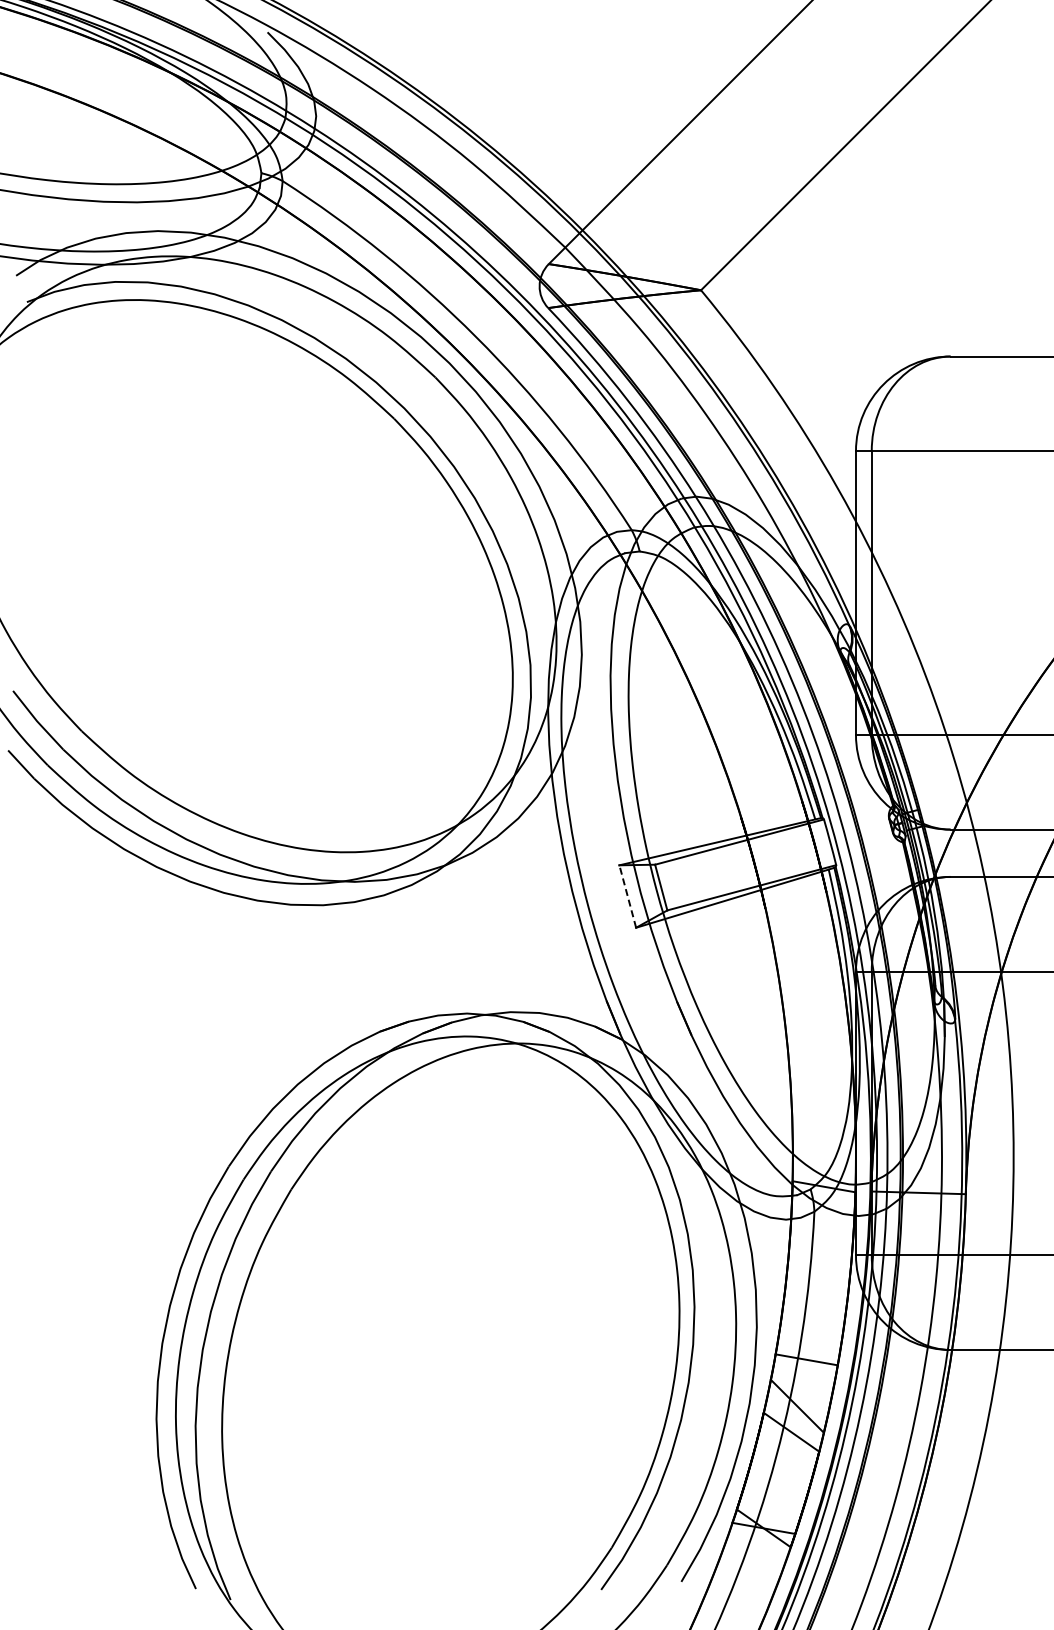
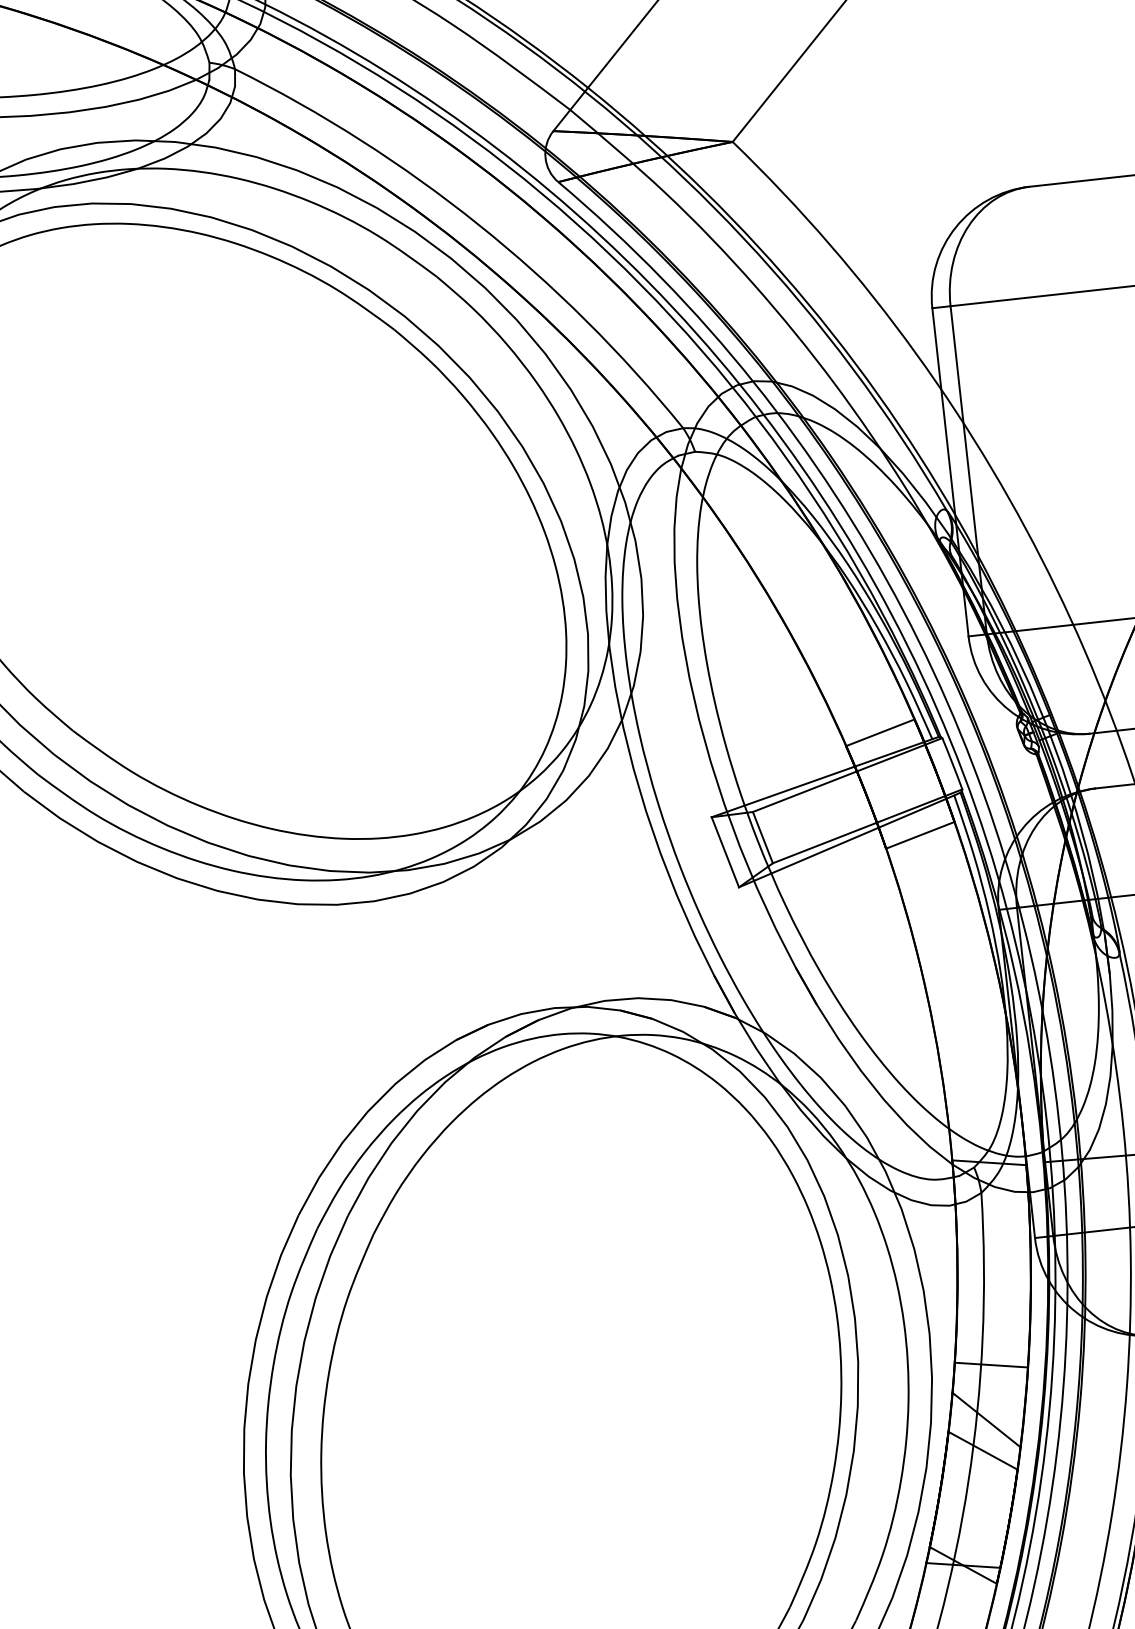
line: (771, 808) -> (880, 732), added
line: (627, 896) -> (725, 852), dashed -> solid
line: (795, 900) -> (919, 835), added

